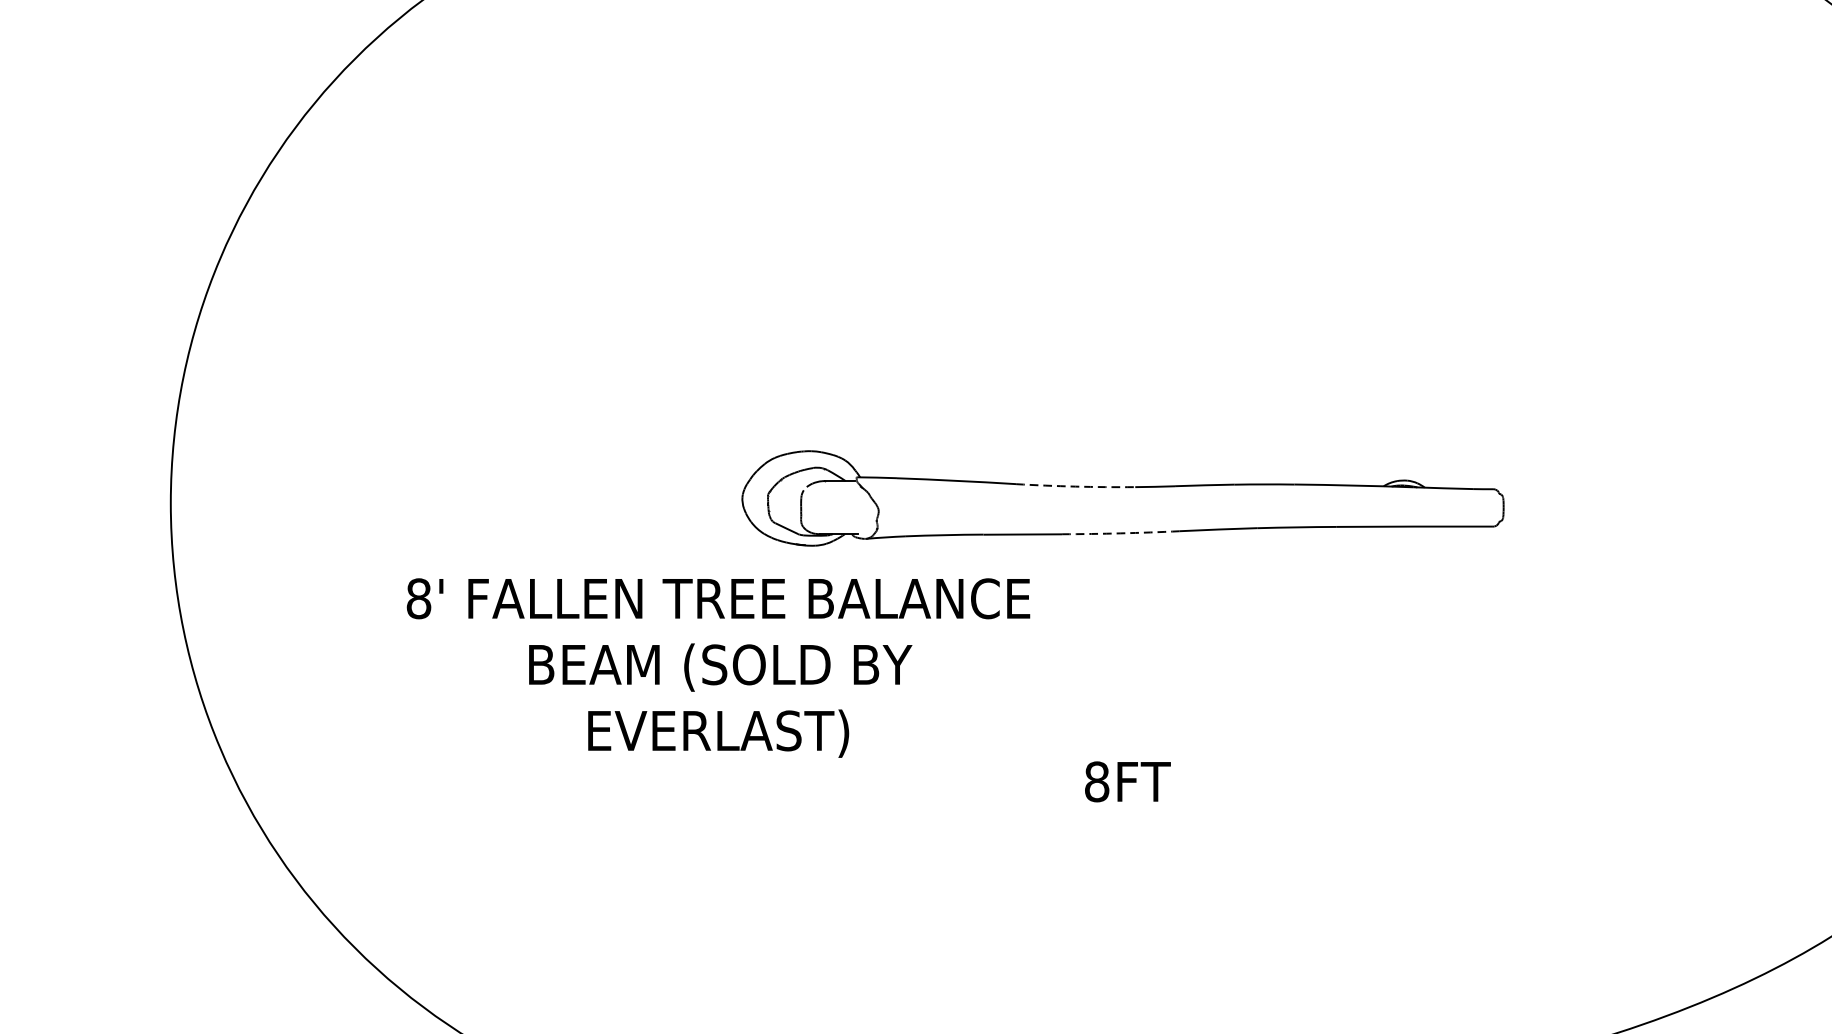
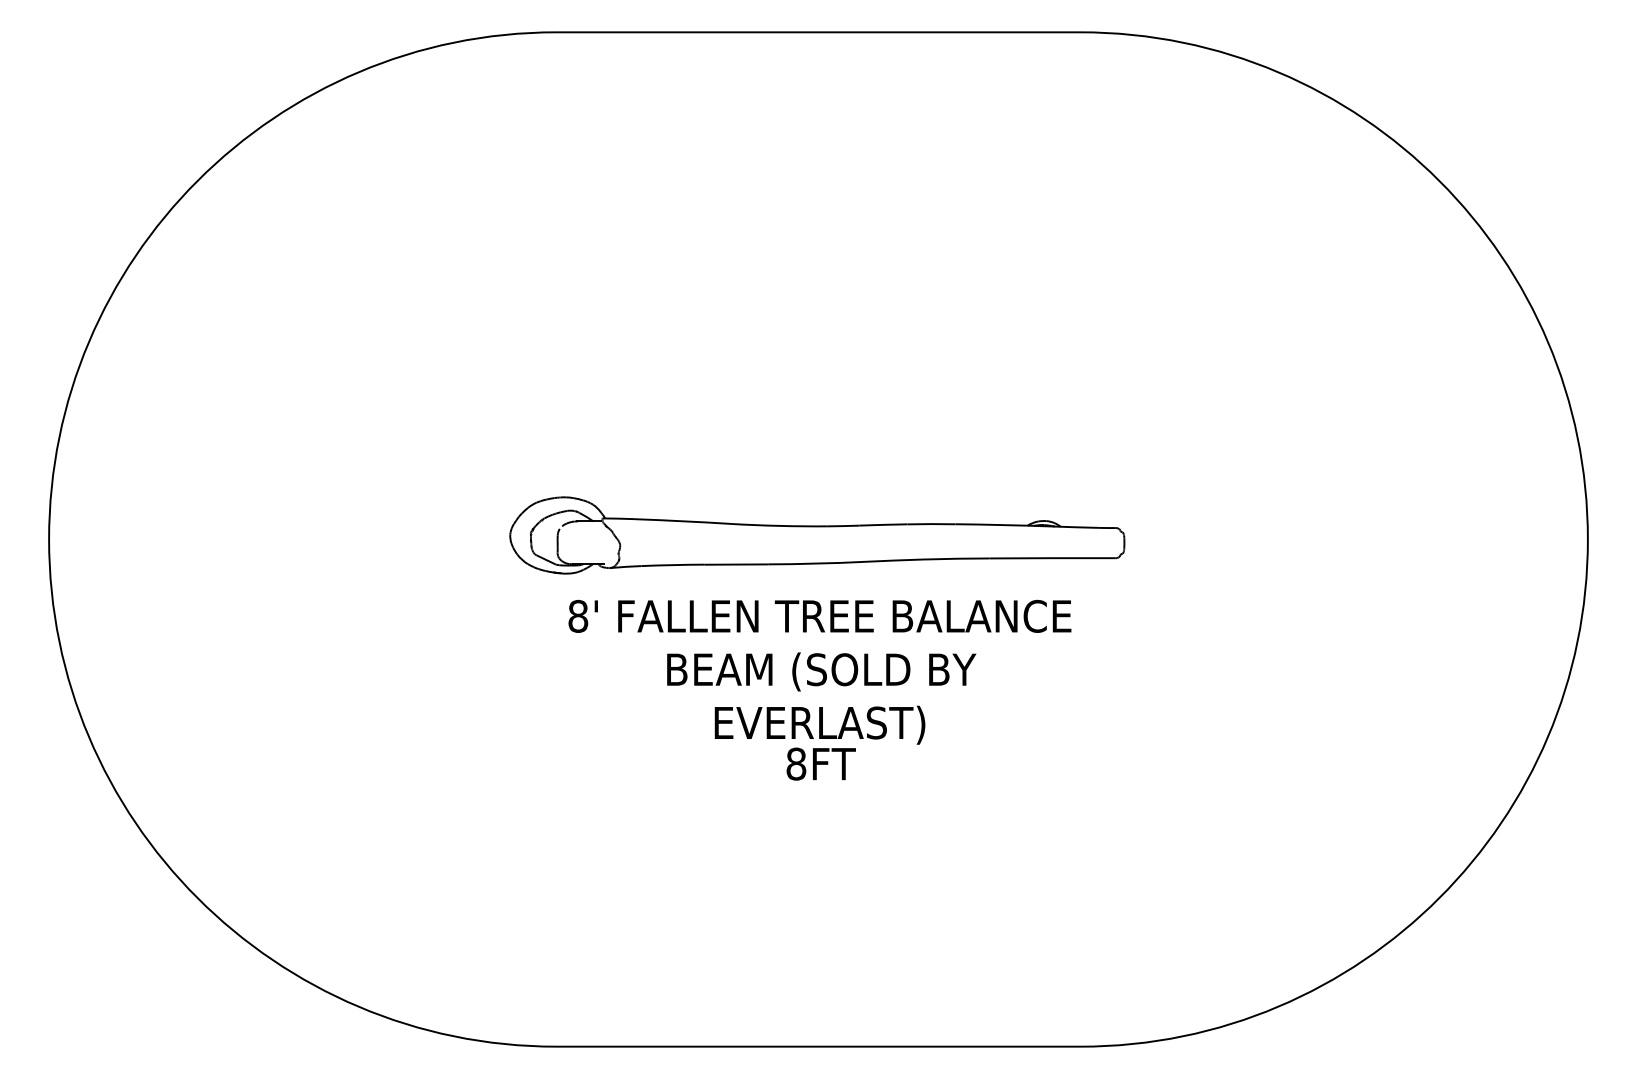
arc: (1076, 486) -> (779, 525), dashed -> solid
arc: (1120, 533) -> (815, 563), dashed -> solid
text: (717, 667) -> (819, 671), moved

